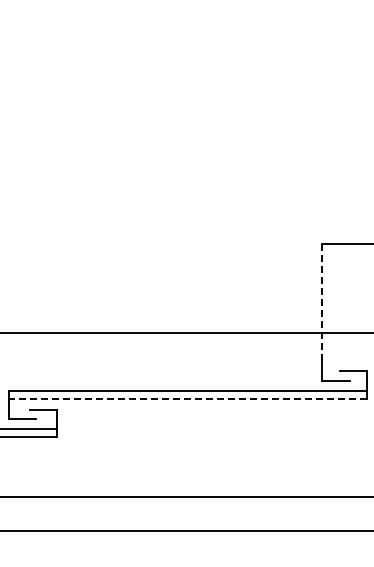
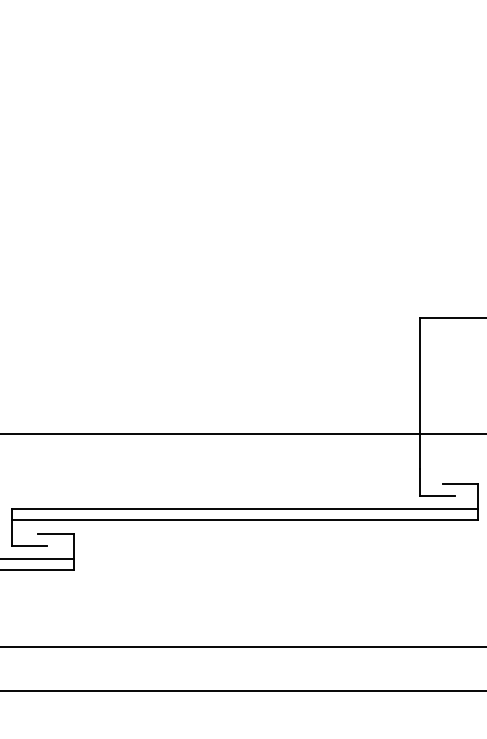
line: (322, 302) -> (420, 394), dashed -> solid
line: (187, 398) -> (244, 519), dashed -> solid

